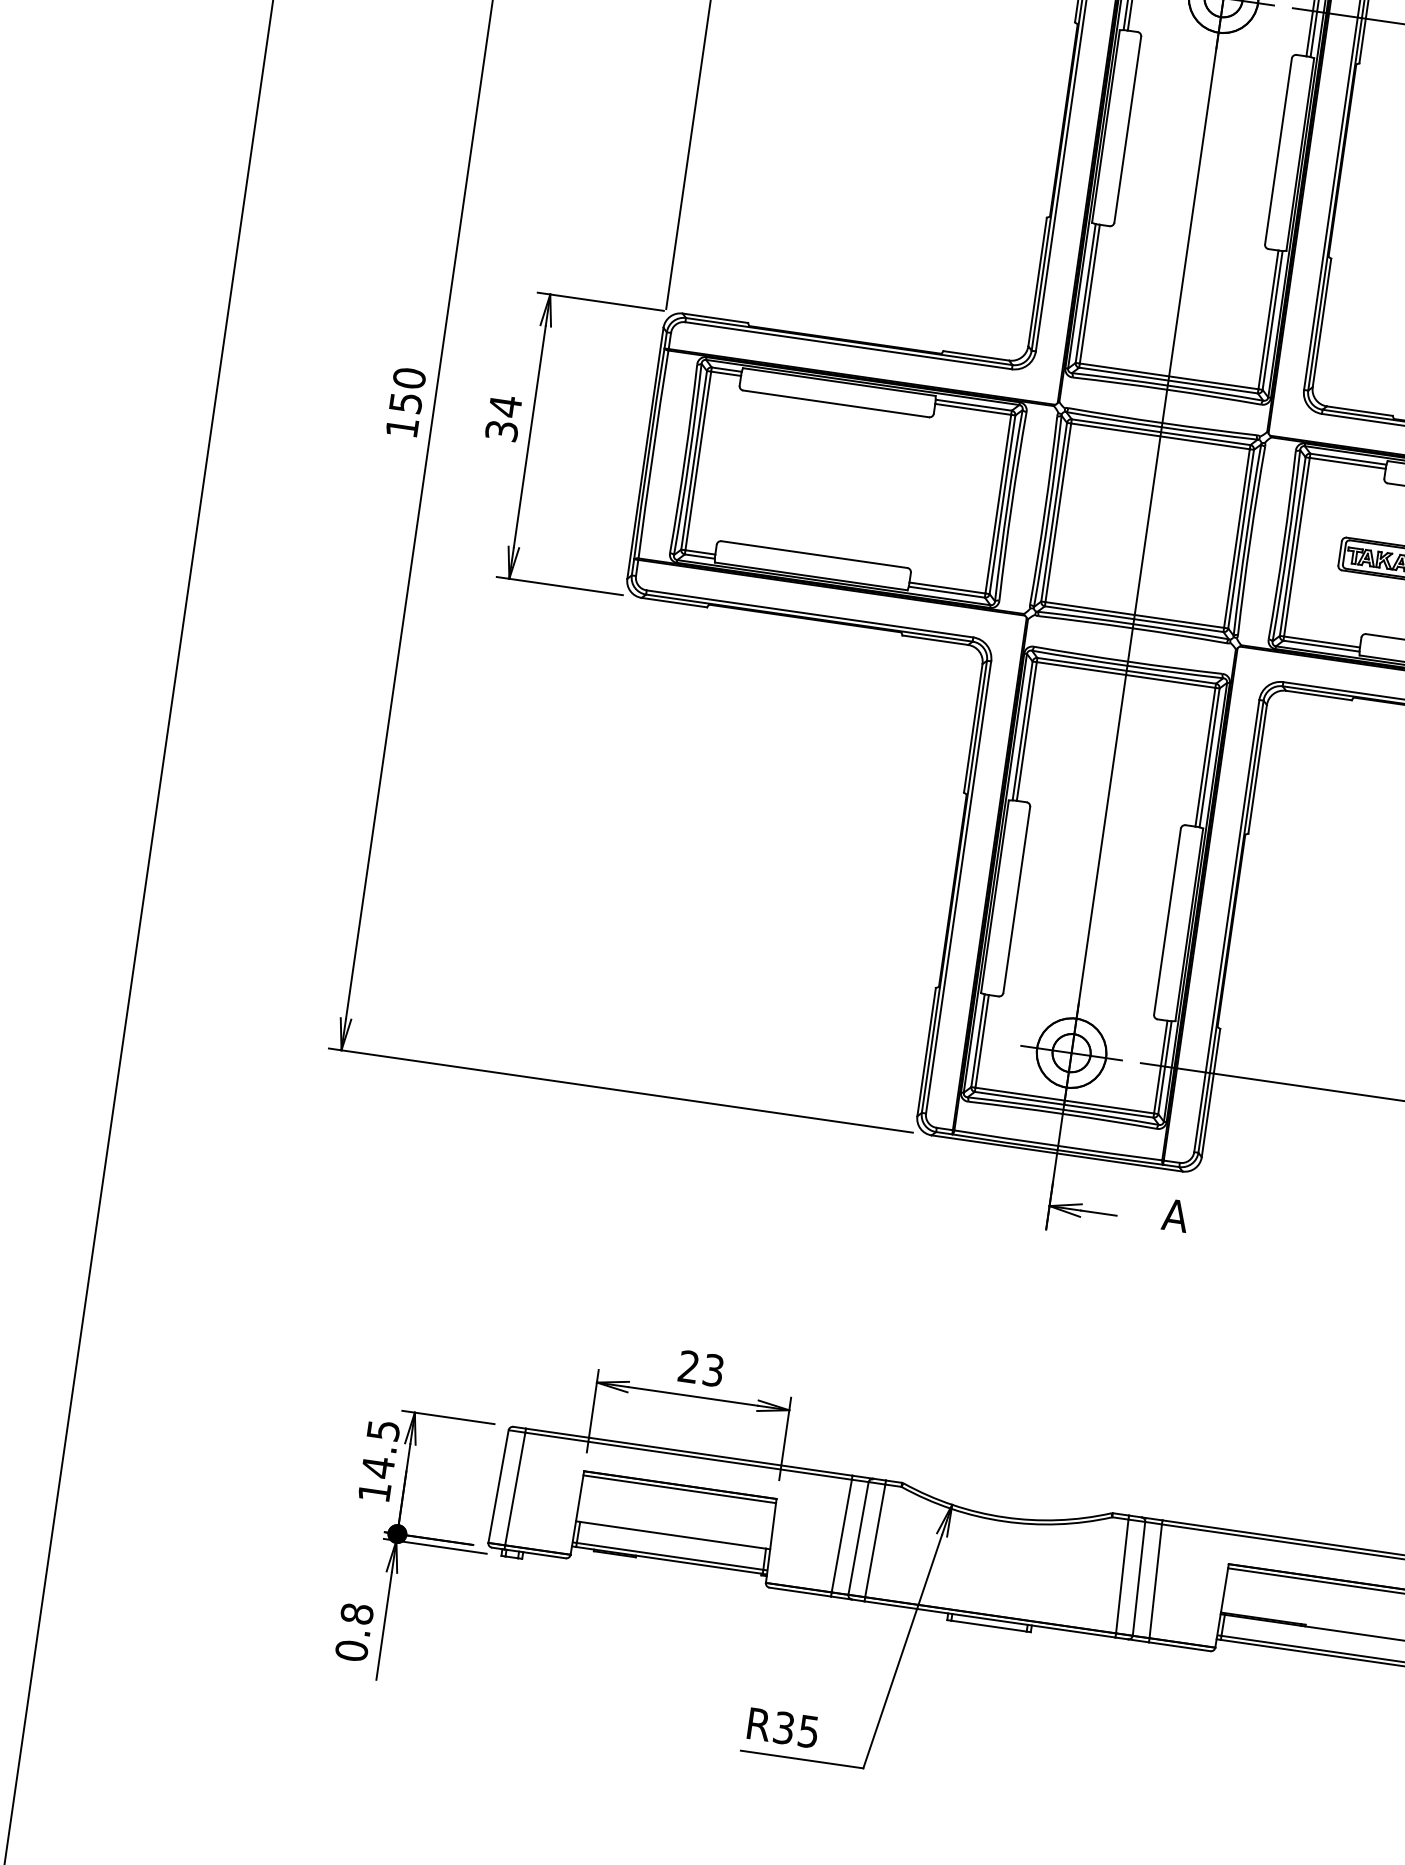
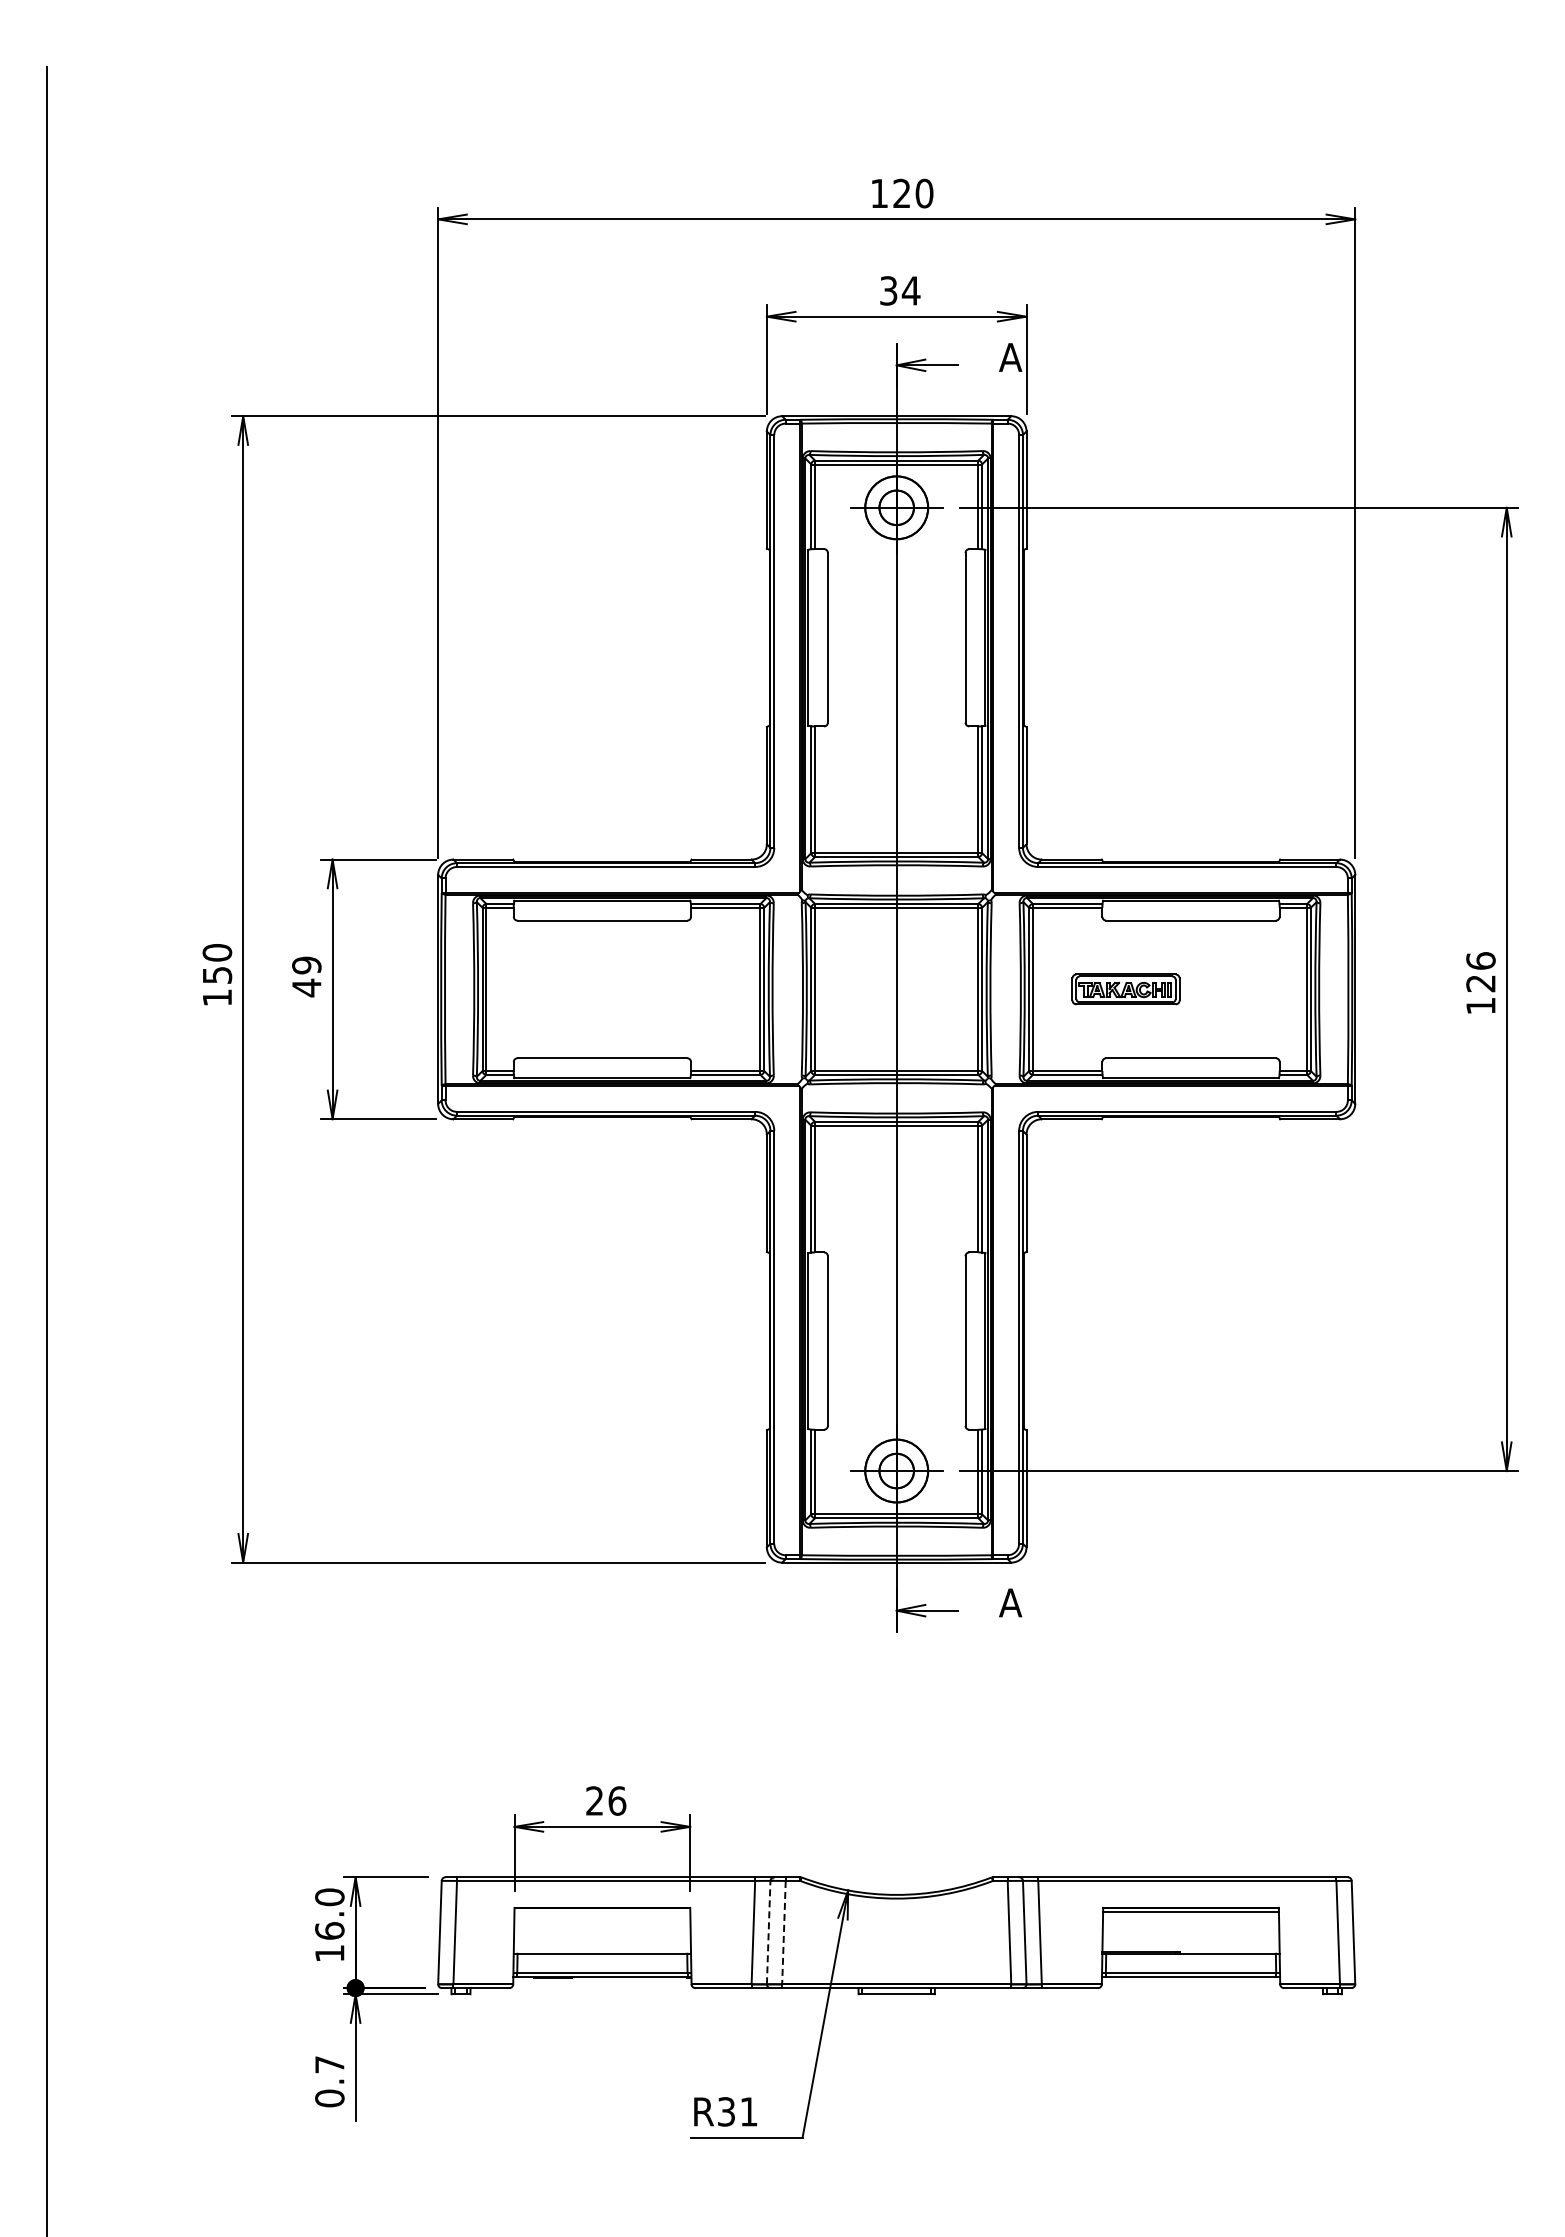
text: (503, 418) -> (306, 976), 34 -> 49
text: (713, 1369) -> (617, 1800), 23 -> 26
text: (380, 1449) -> (329, 1914), 14.5 -> 16.0
line: (679, 1489) -> (602, 1911), removed
line: (858, 1538) -> (768, 1932), solid -> dashed
line: (874, 1540) -> (783, 1932), solid -> dashed
text: (356, 1613) -> (329, 2064), 0.8 -> 0.7
text: (808, 1731) -> (748, 2111), R35 -> R31

